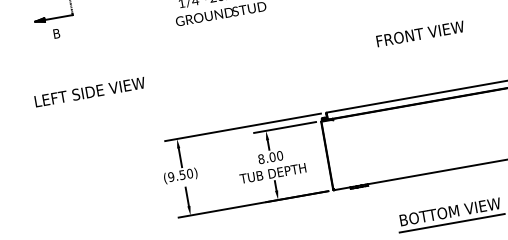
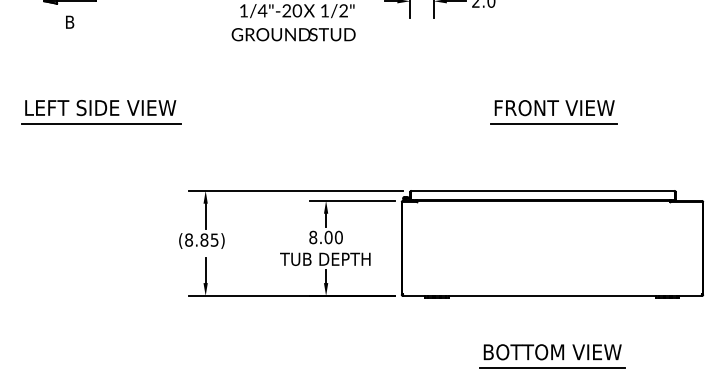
line: (422, 45) -> (554, 123), added
line: (92, 103) -> (101, 123), added
text: (180, 174) -> (201, 239), (9.50) -> (8.85)

